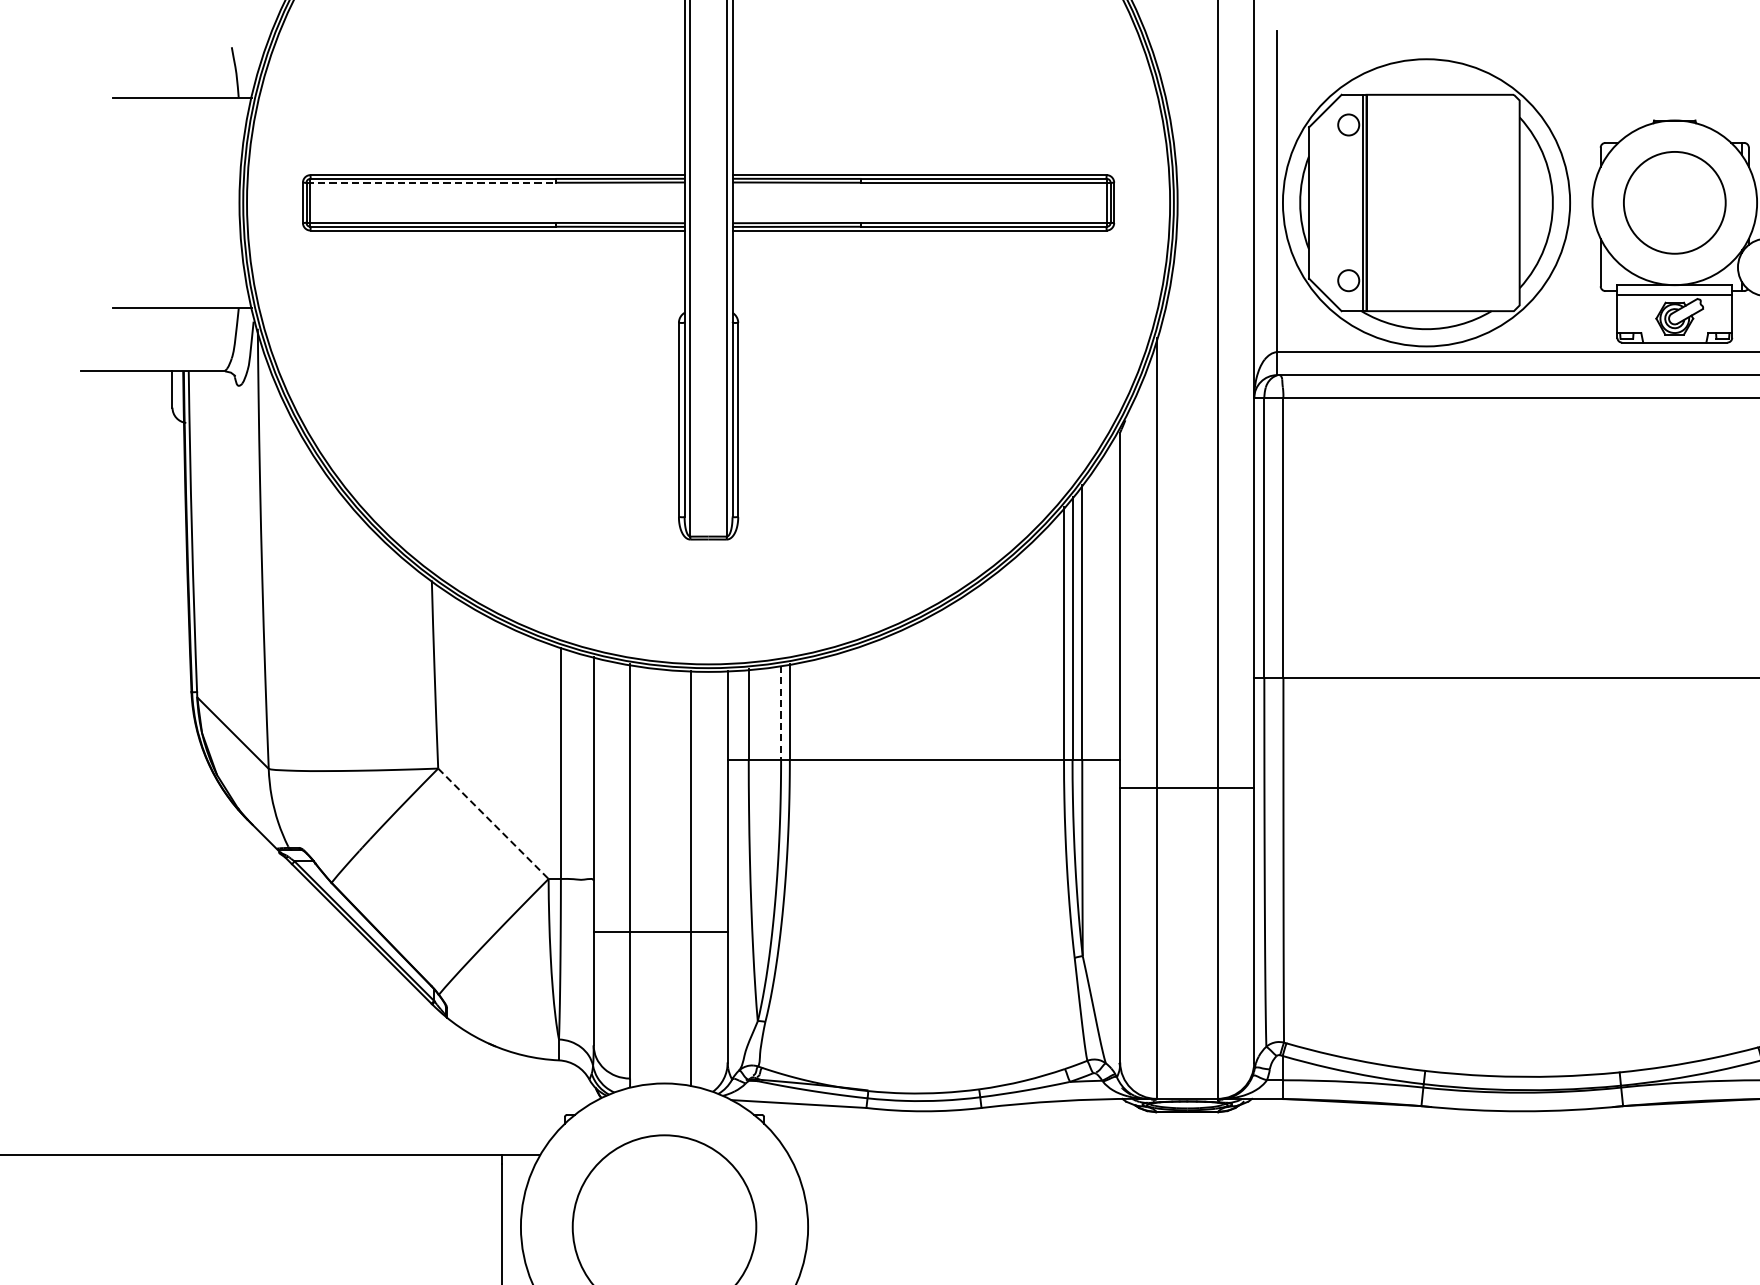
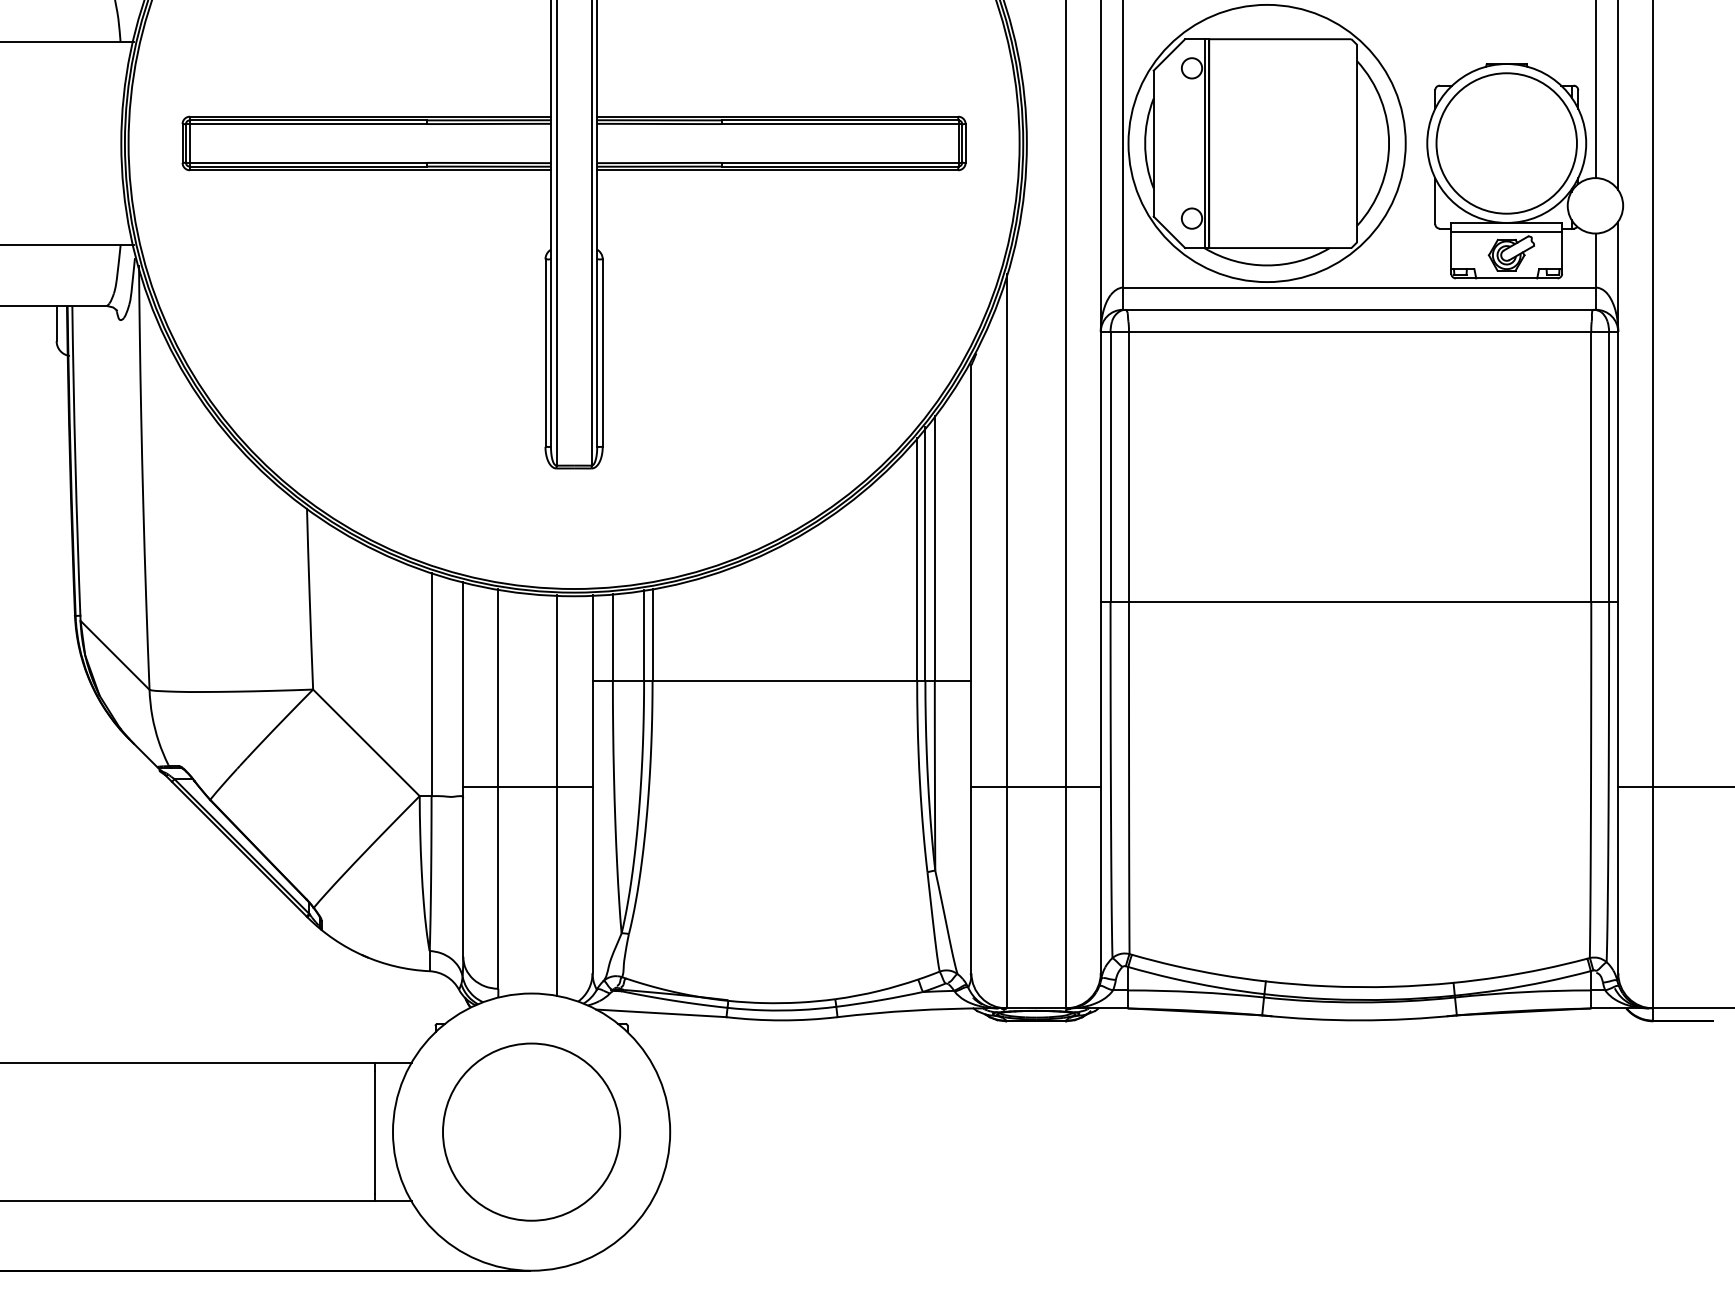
line: (431, 183) -> (306, 124), dashed -> solid
circle: (1674, 202) -> (1506, 143), size x1.43
line: (781, 713) -> (644, 636), dashed -> solid
line: (1186, 788) -> (1035, 786), moved
line: (493, 824) -> (366, 743), dashed -> solid
line: (660, 932) -> (527, 786), moved

